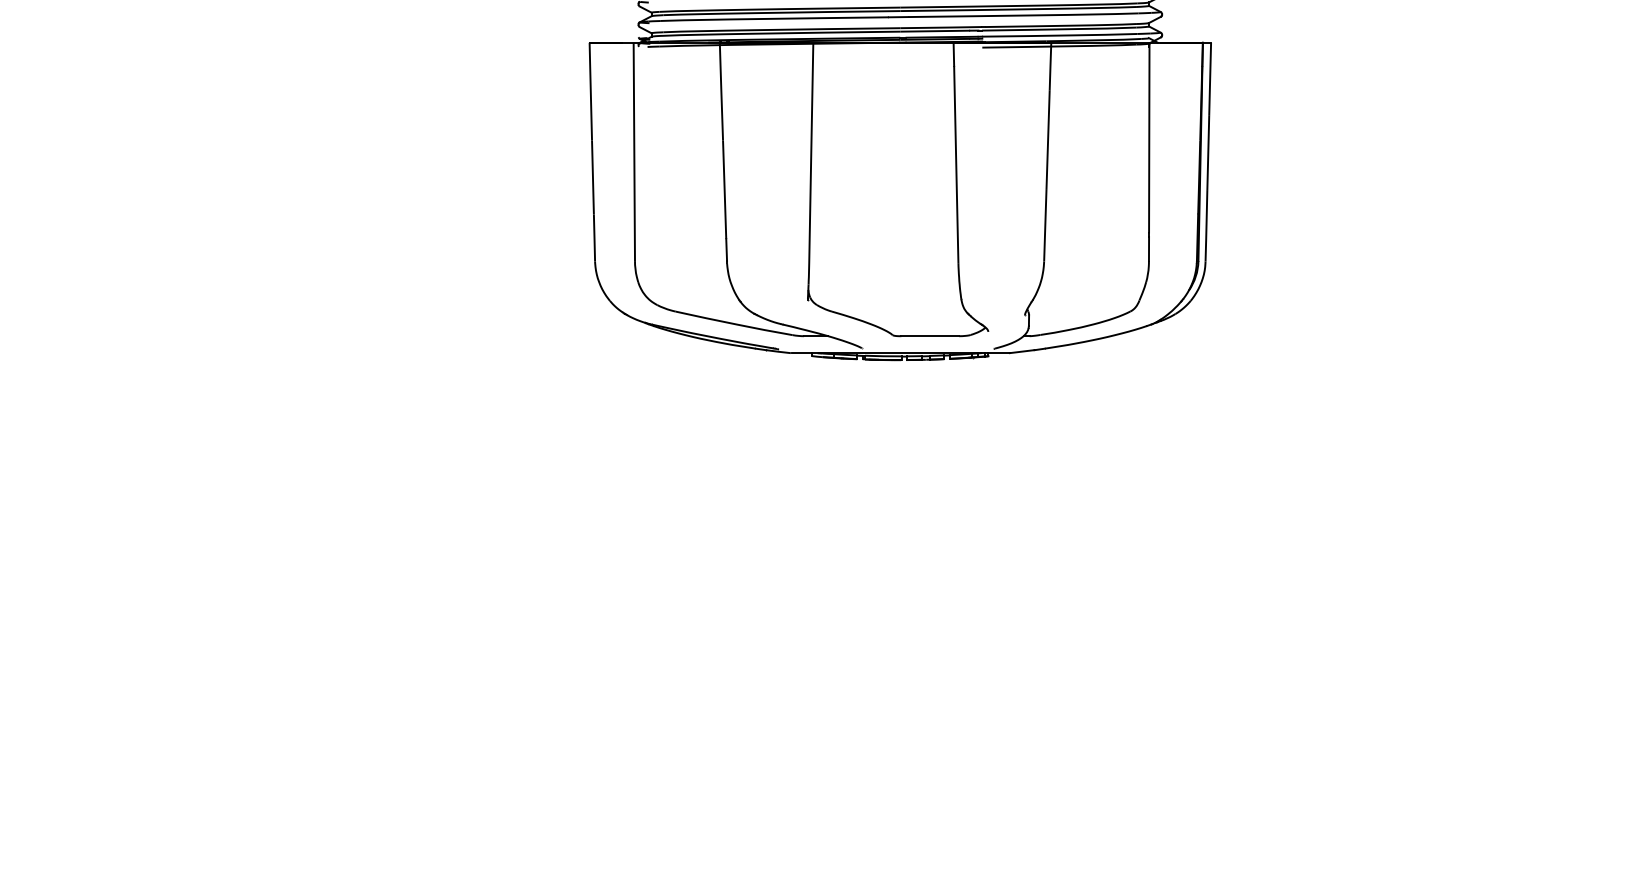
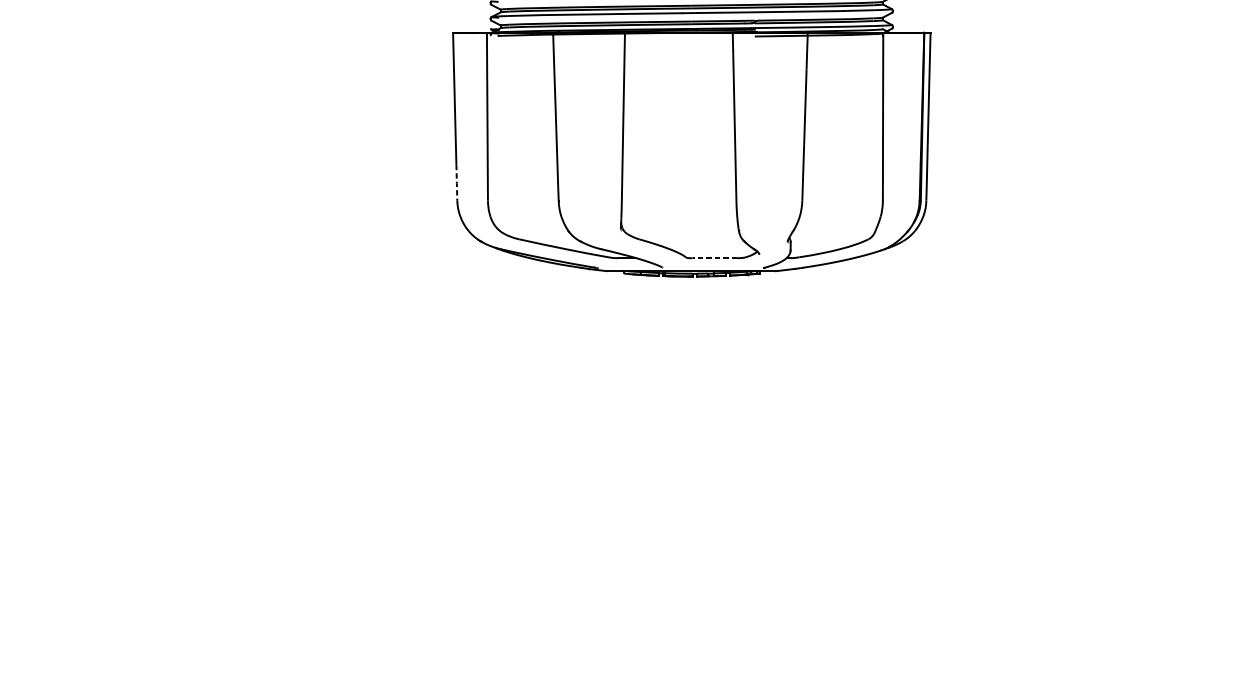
line: (594, 239) -> (456, 183), solid -> dashed
line: (930, 336) -> (715, 258), solid -> dashed

